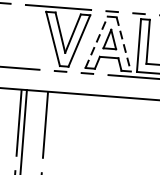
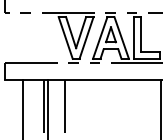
line: (97, 41) -> (100, 37), dashed -> solid
line: (123, 45) -> (121, 38), dashed -> solid

